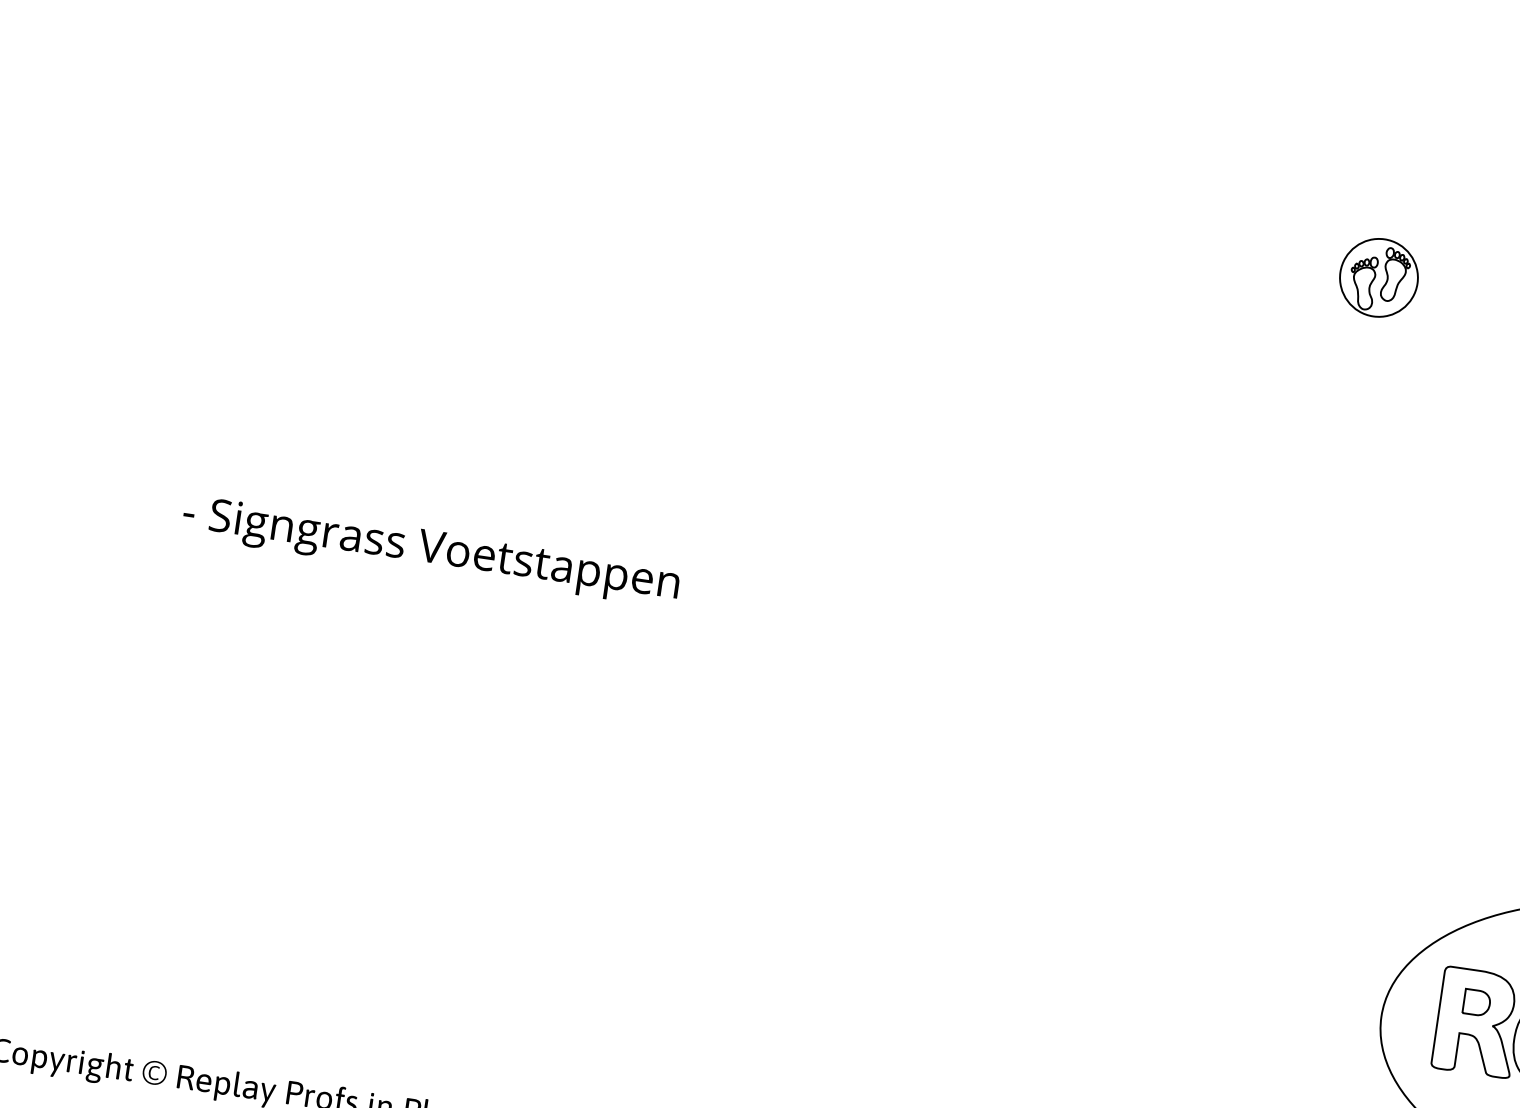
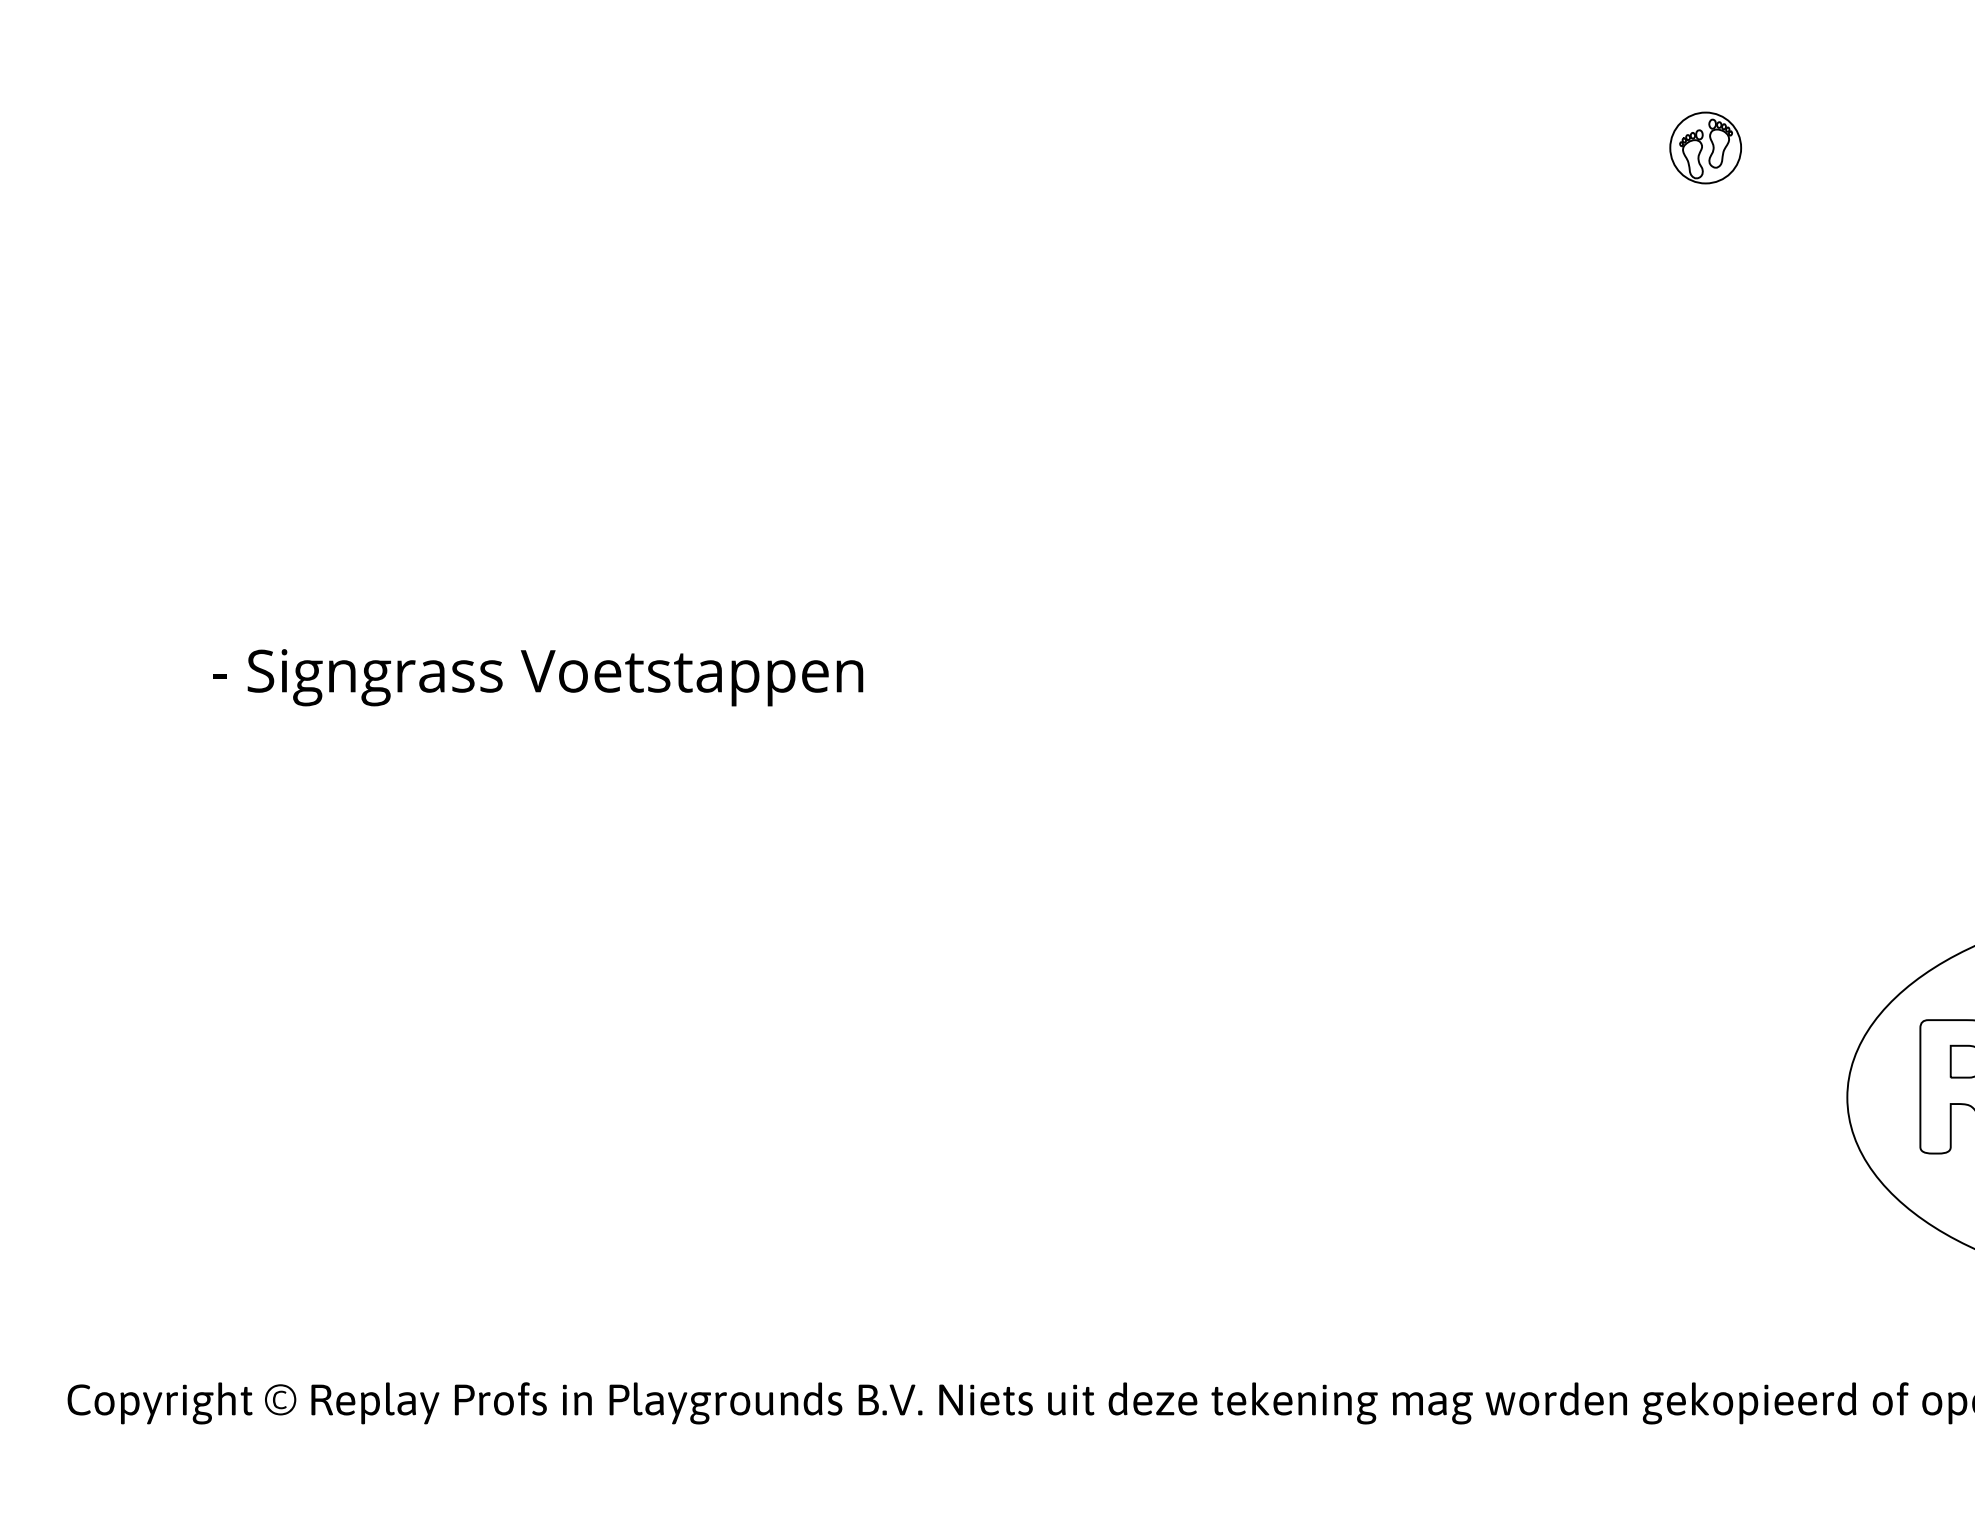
part: (1378, 277) -> (1705, 147), size x0.7

